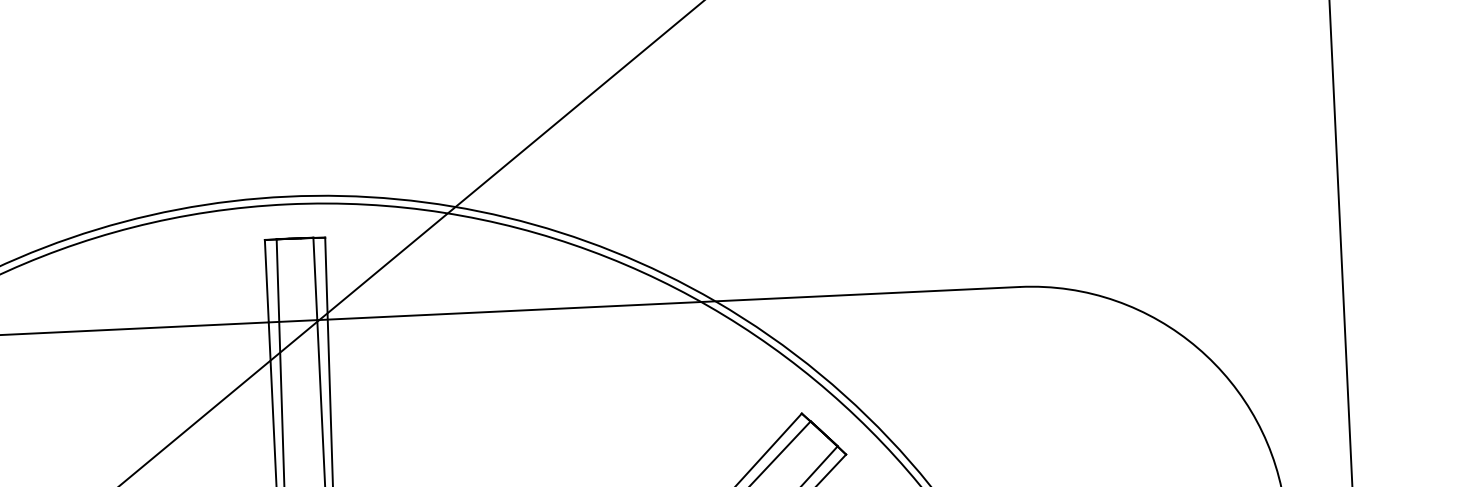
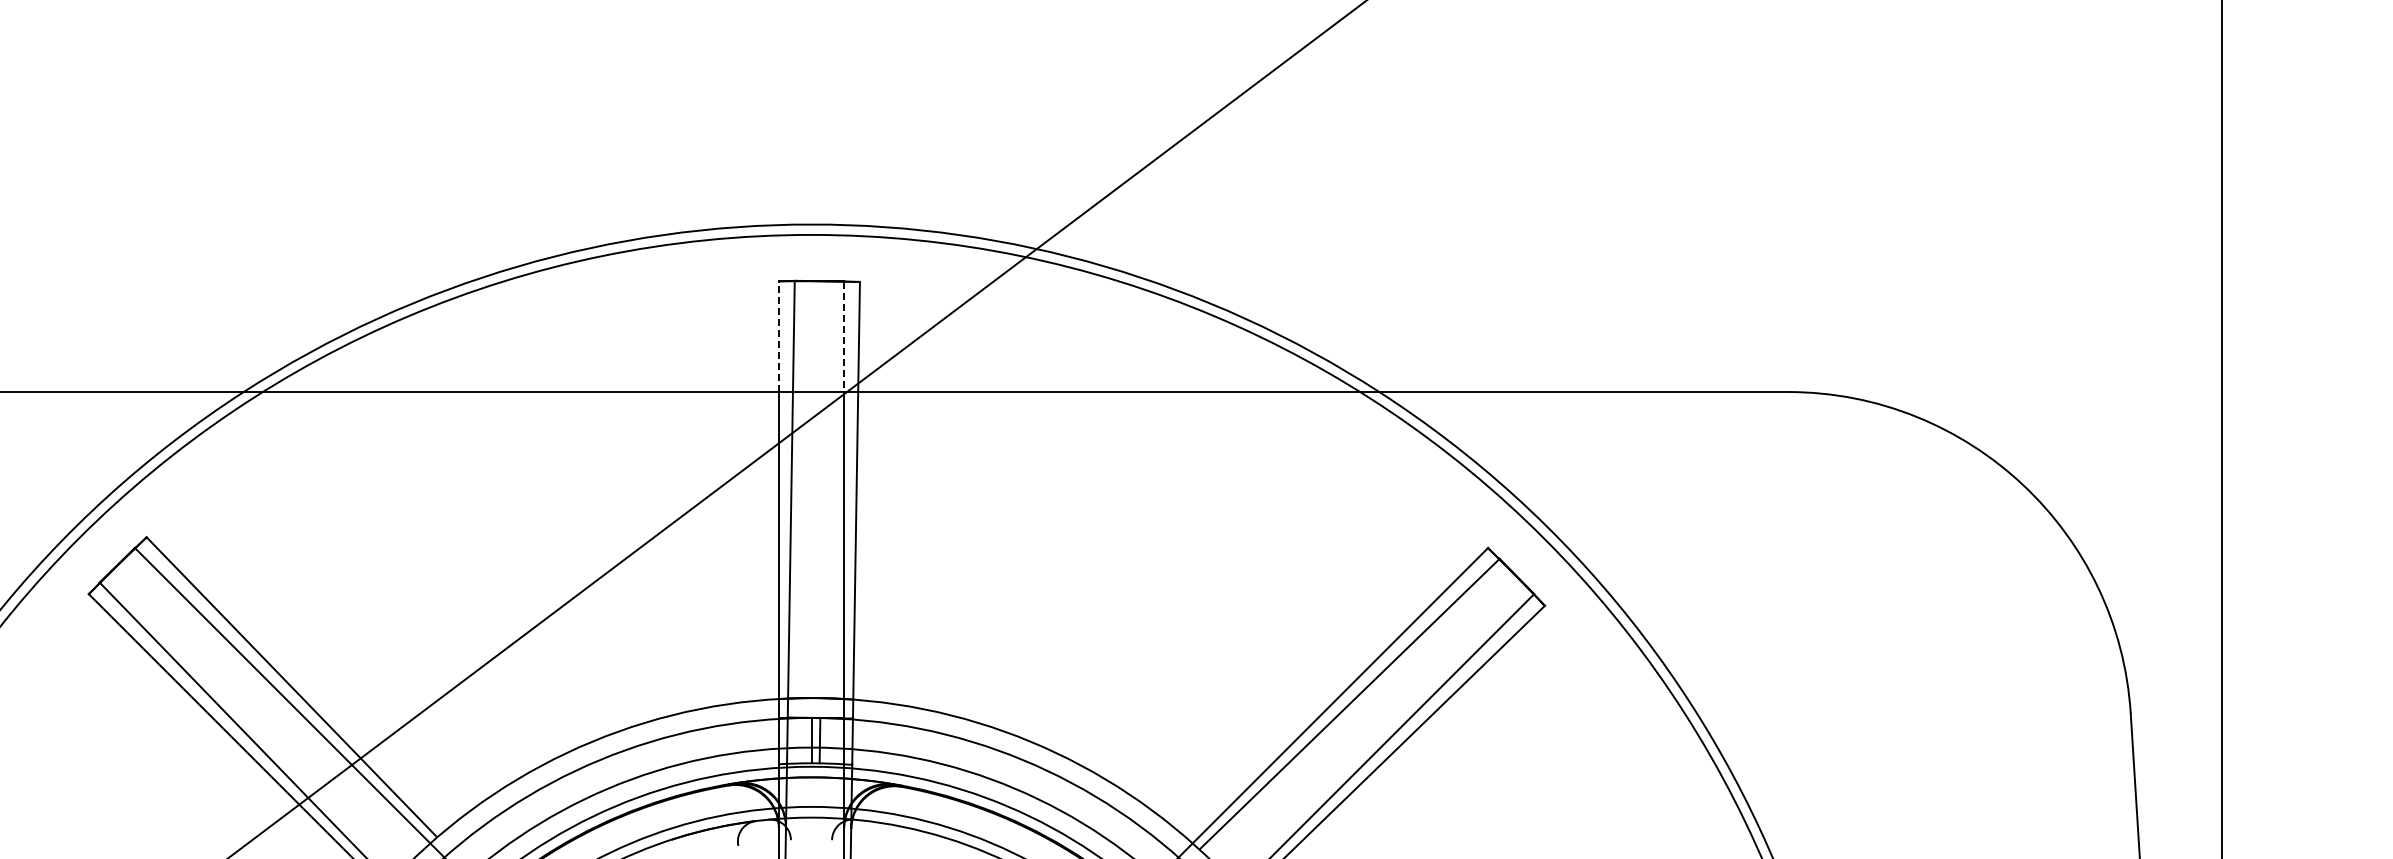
line: (315, 279) -> (844, 337), solid -> dashed
line: (266, 281) -> (778, 336), solid -> dashed

